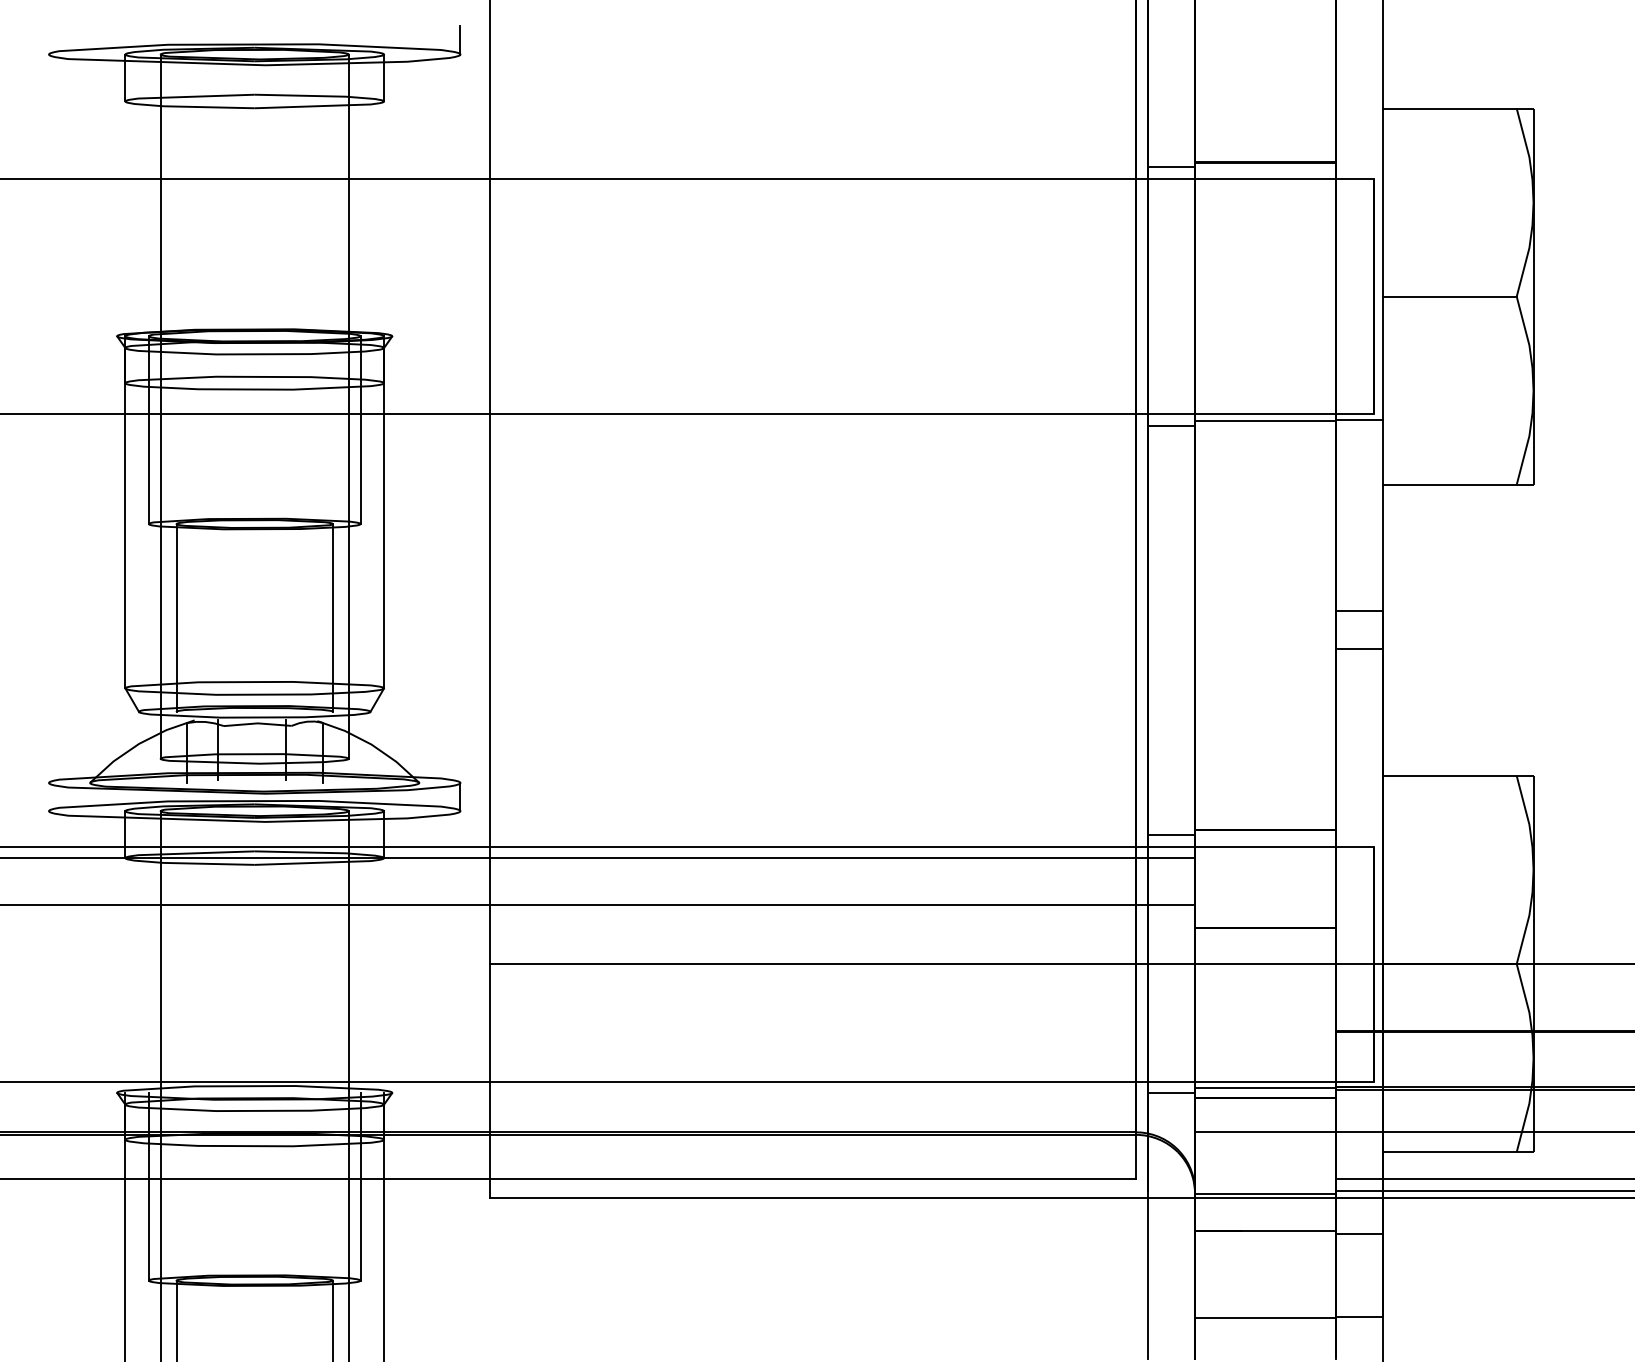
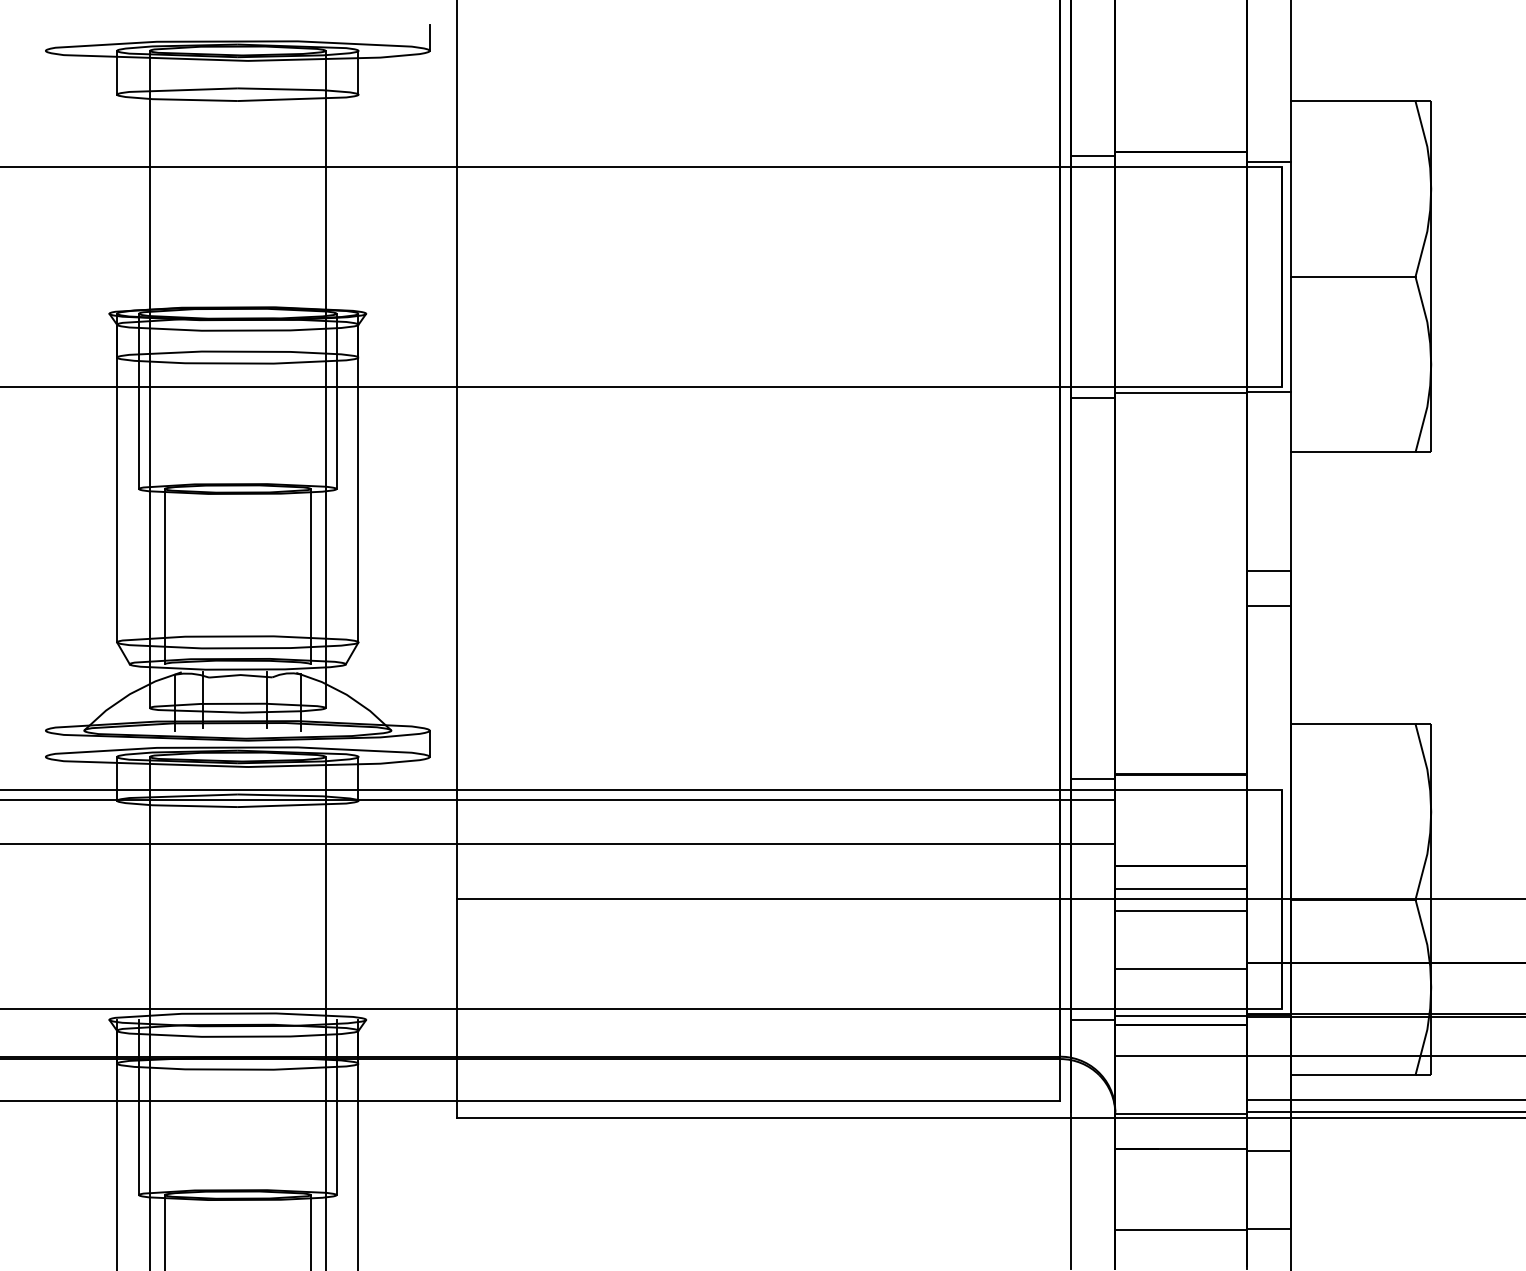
line: (1359, 173) -> (1268, 161), added
line: (1265, 952) -> (1181, 888), added
line: (1265, 975) -> (1181, 910), added
line: (1265, 1038) -> (1181, 969), added

